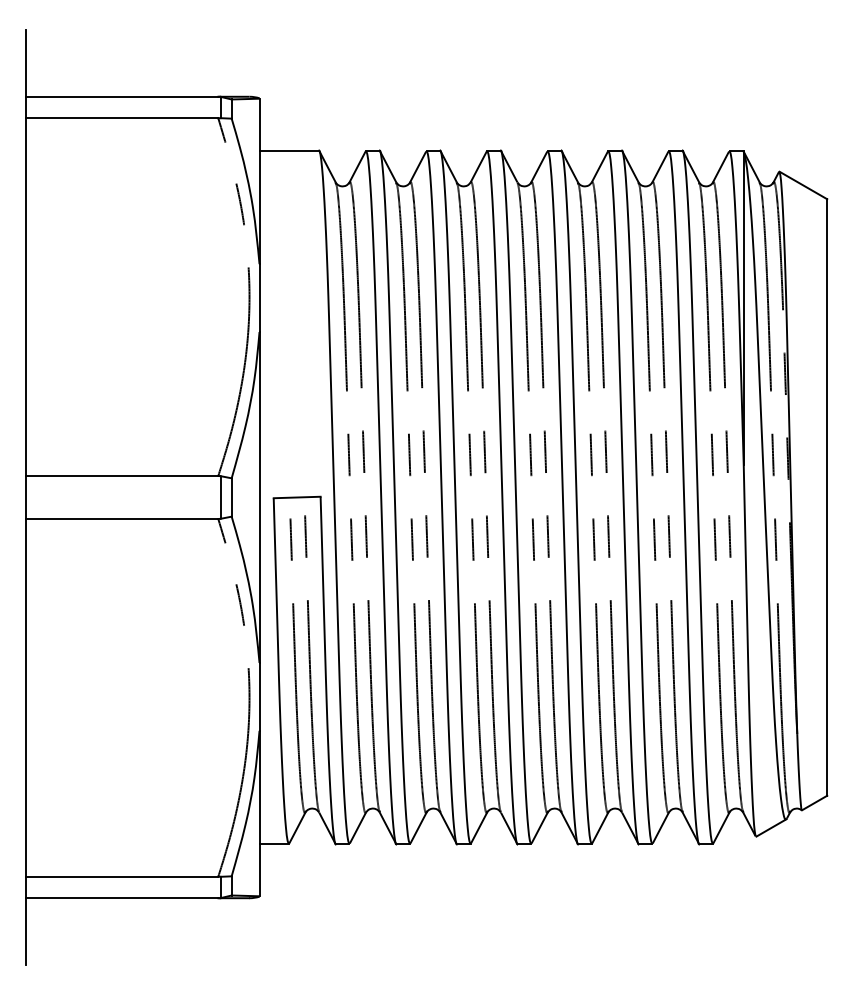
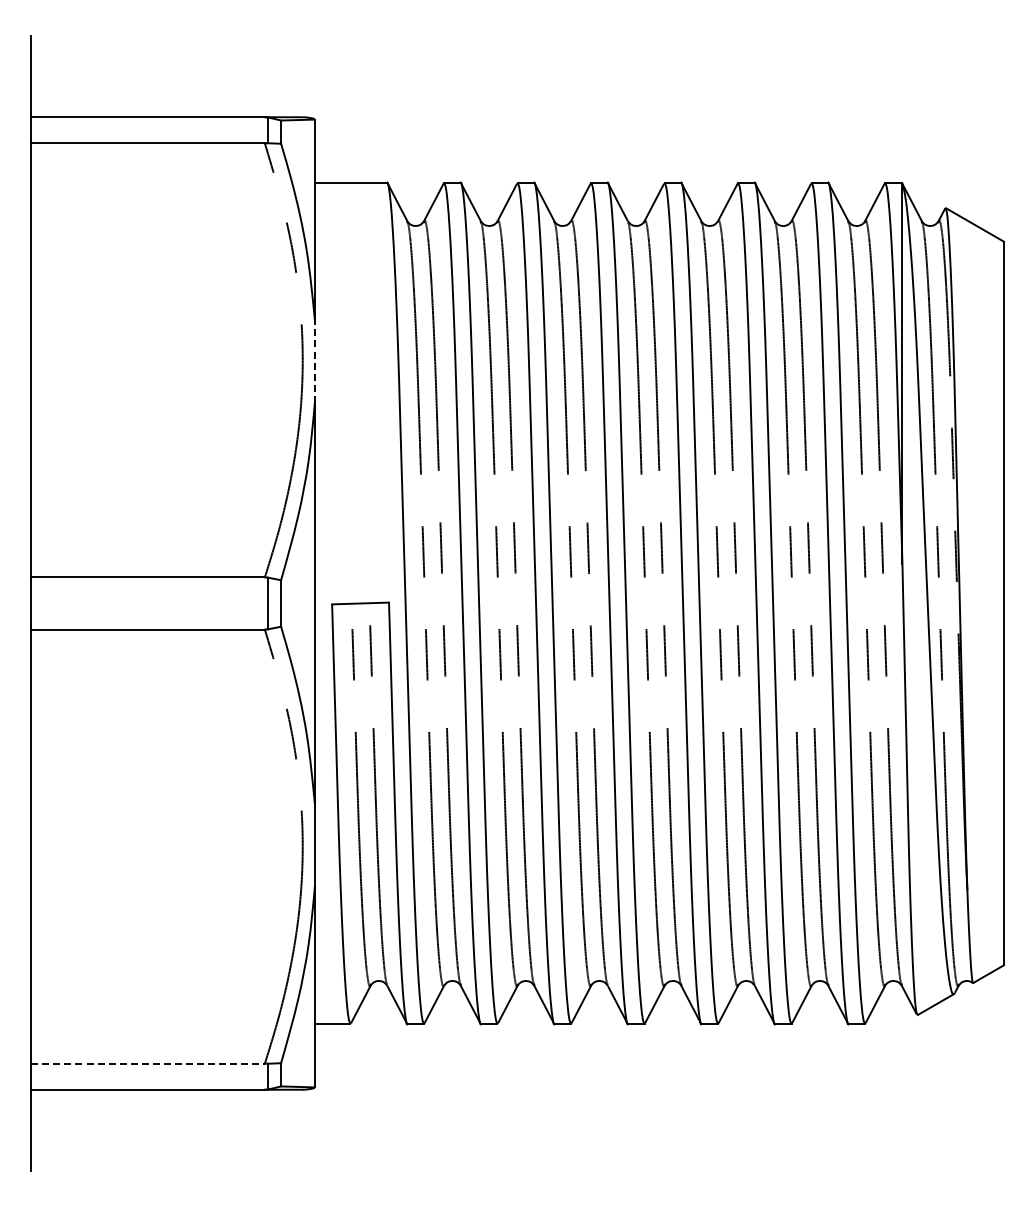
line: (259, 298) -> (314, 361), solid -> dashed
line: (122, 876) -> (148, 1063), solid -> dashed

